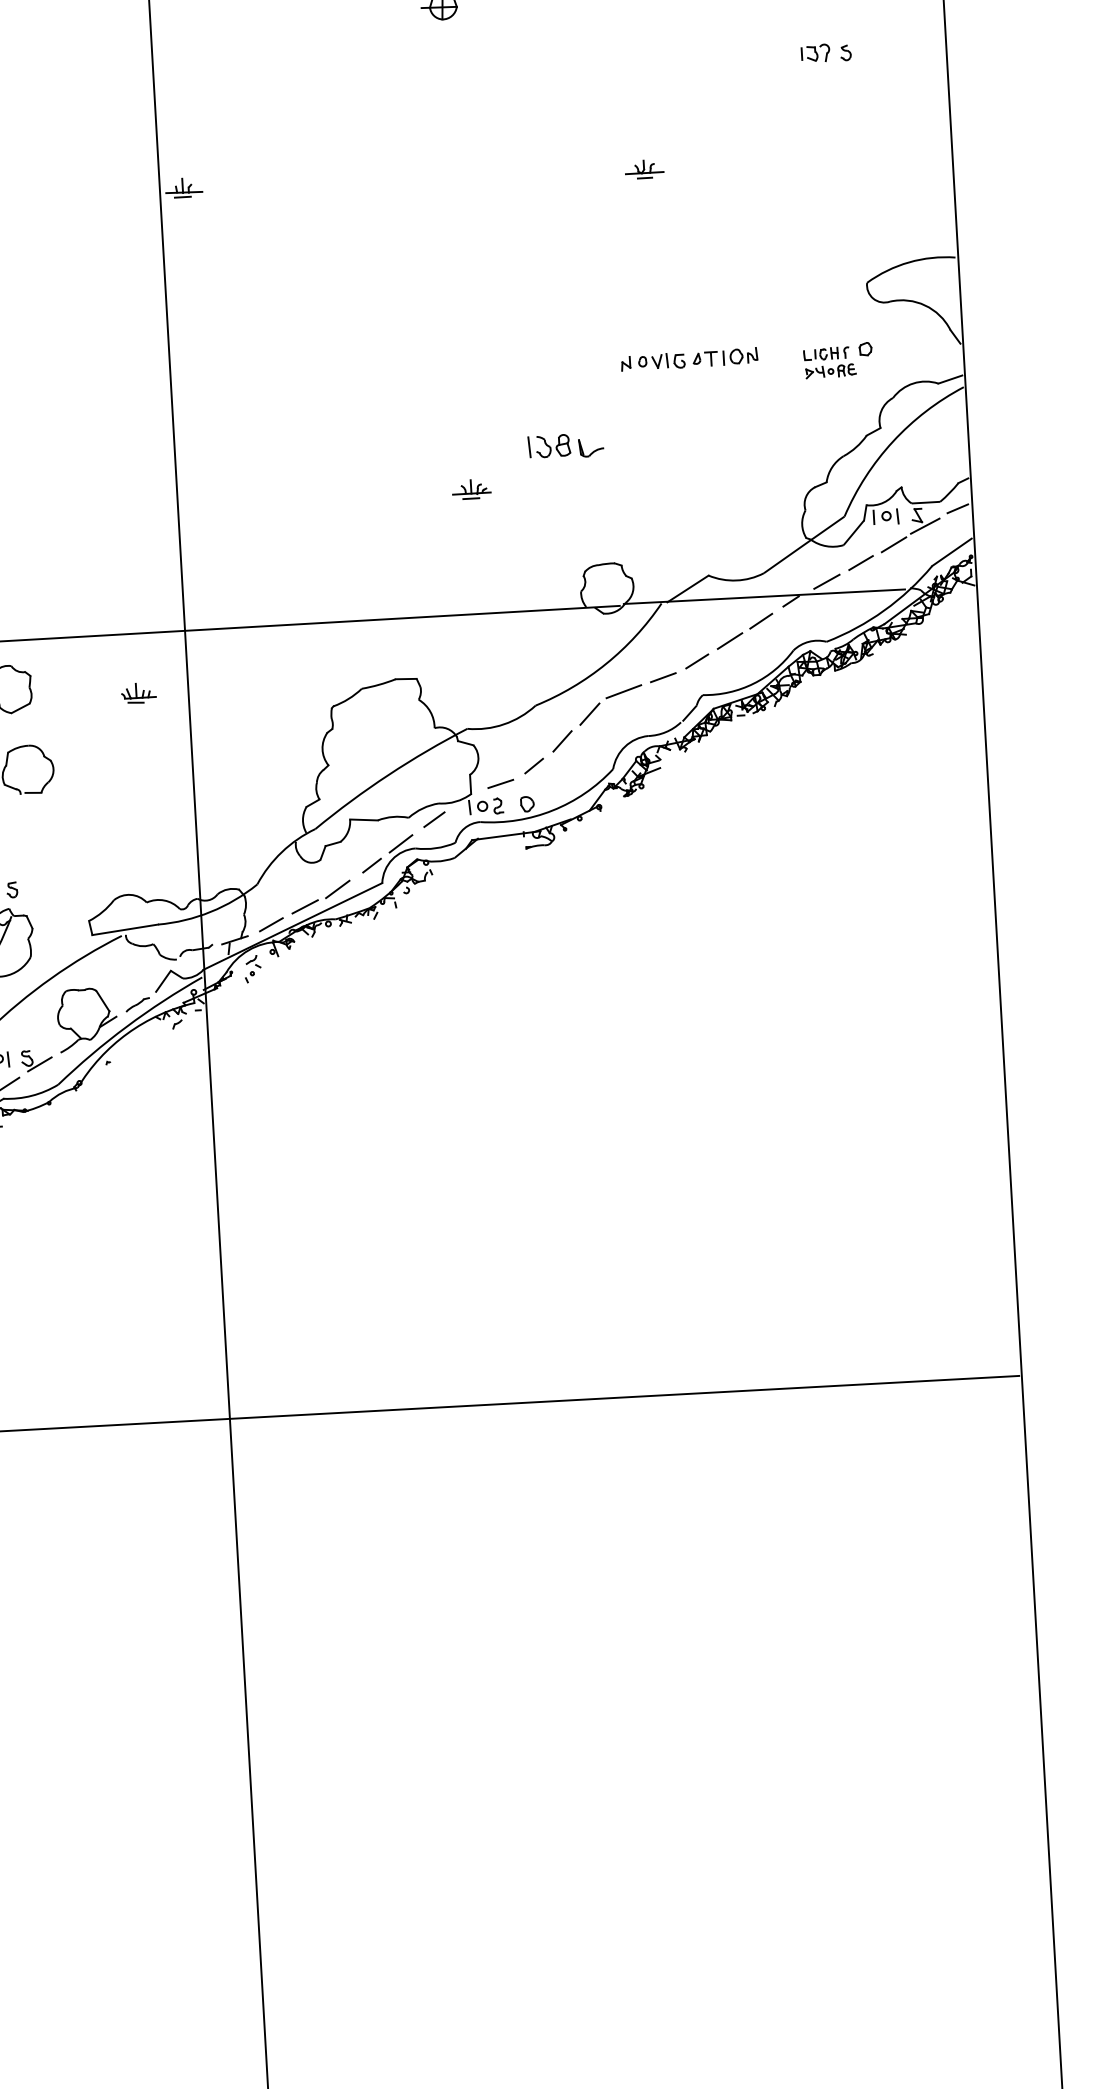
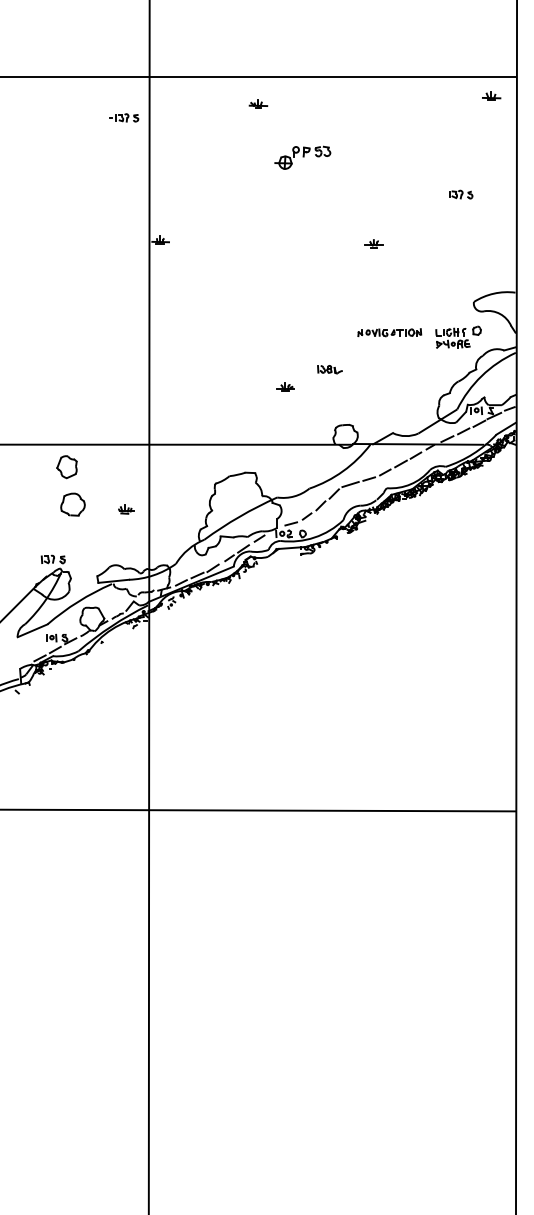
part: (838, 359) -> (458, 336), size x1.43
part: (564, 446) -> (329, 369), size x0.71
part: (139, 693) -> (126, 509), moved

